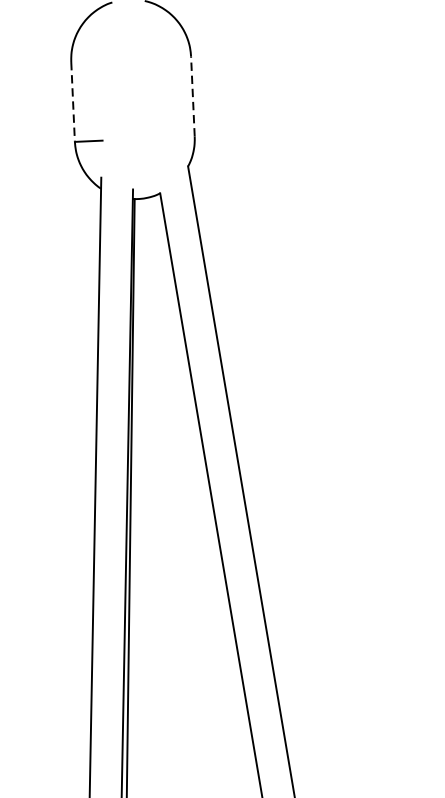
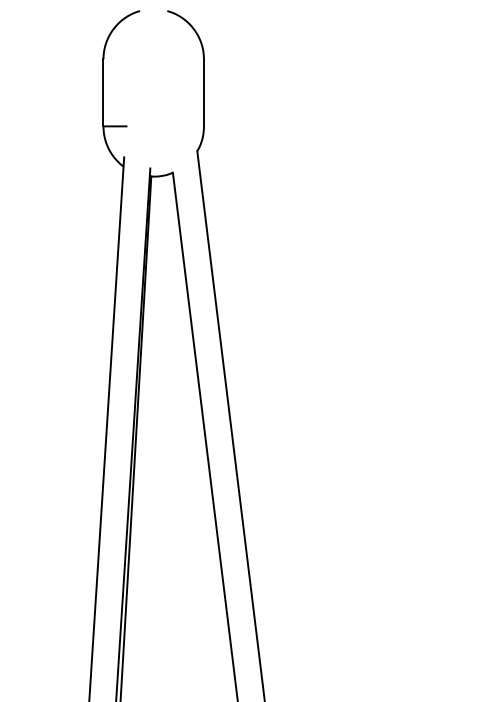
line: (192, 96) -> (203, 92), dashed -> solid
line: (73, 101) -> (103, 92), dashed -> solid

